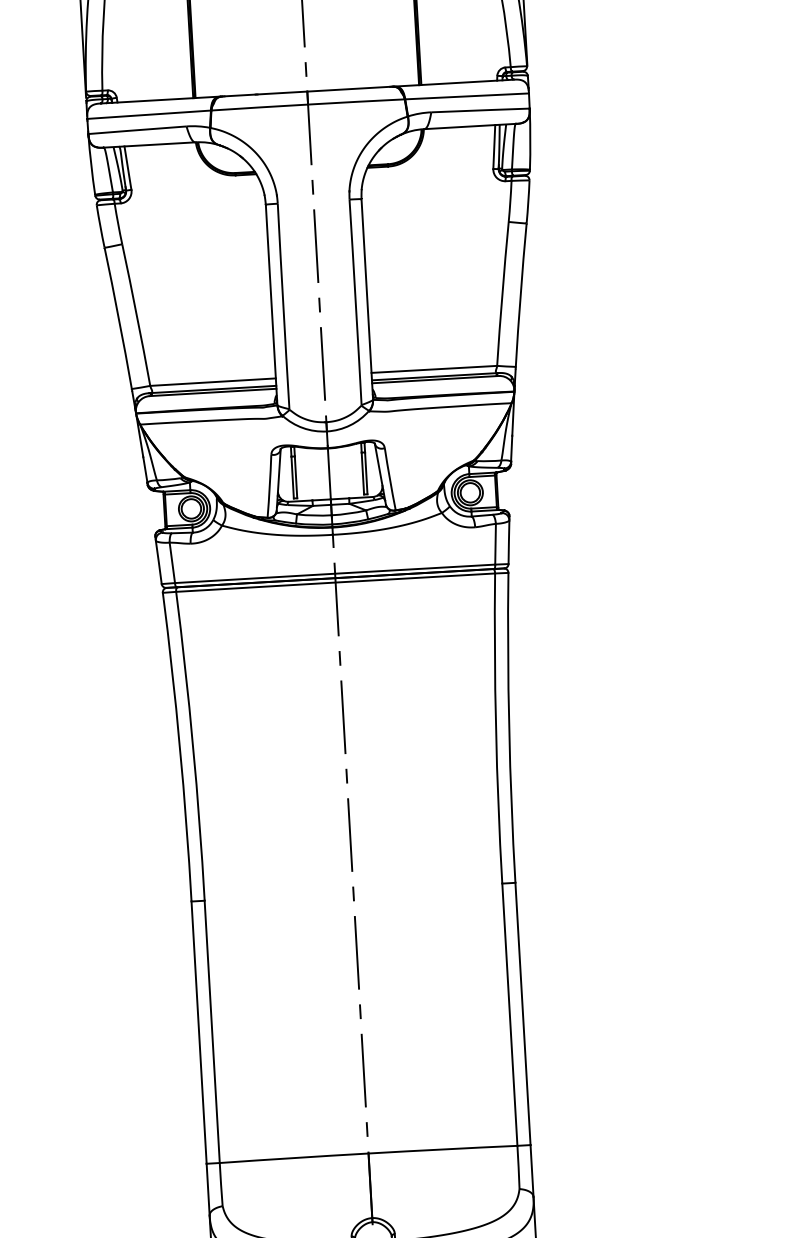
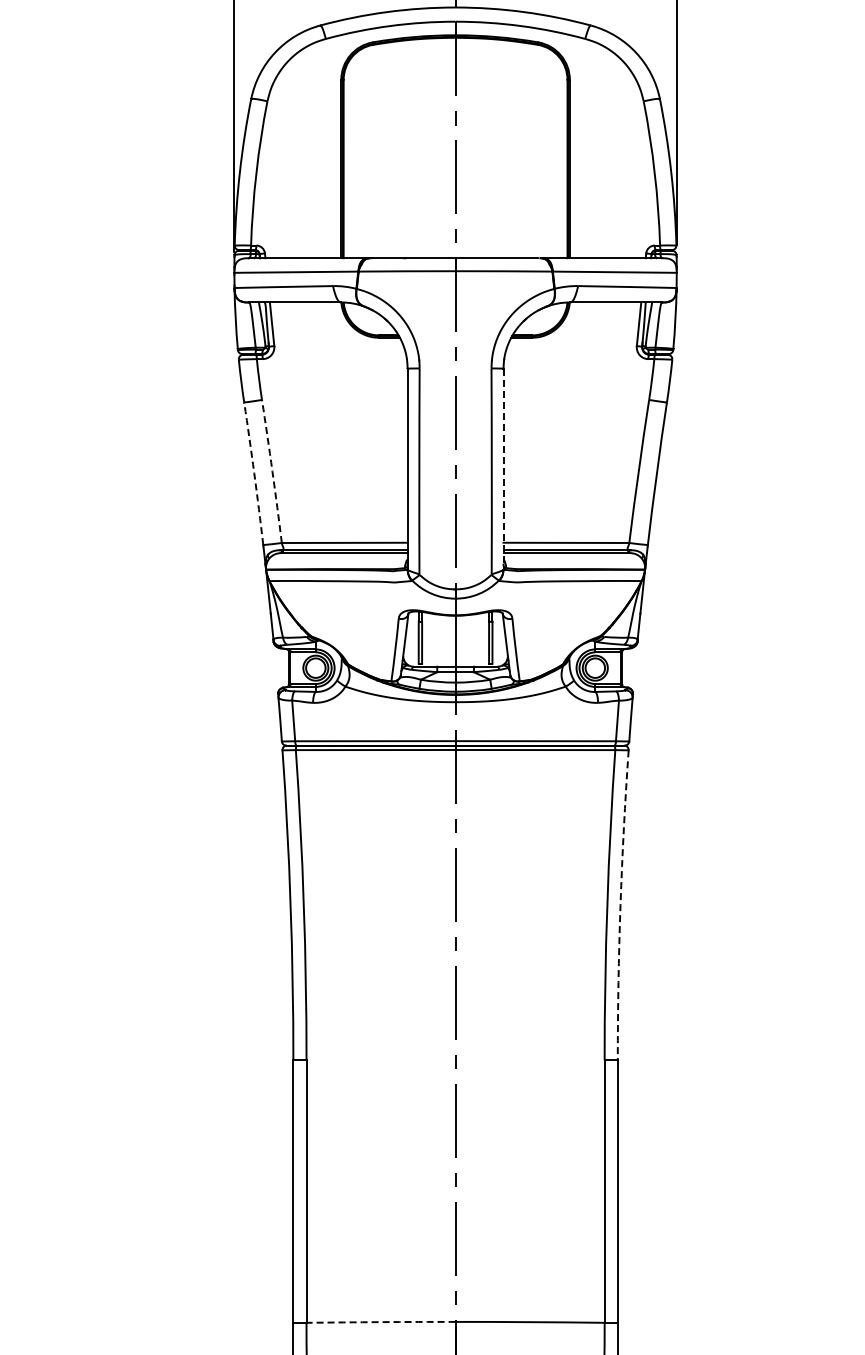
line: (367, 299) -> (503, 469), solid -> dashed
arc: (136, 315) -> (272, 471), solid -> dashed
arc: (118, 318) -> (254, 473), solid -> dashed
arc: (509, 728) -> (620, 905), solid -> dashed
arc: (294, 1158) -> (381, 1322), solid -> dashed

